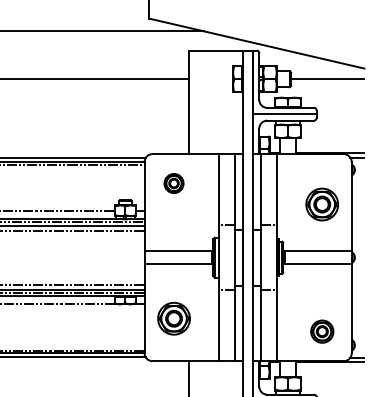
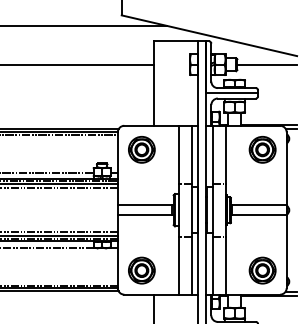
part: (173, 183) -> (141, 149), size x1.67
part: (322, 204) -> (262, 149), moved
part: (173, 318) -> (141, 270), moved
part: (322, 331) -> (262, 270), size x1.43

